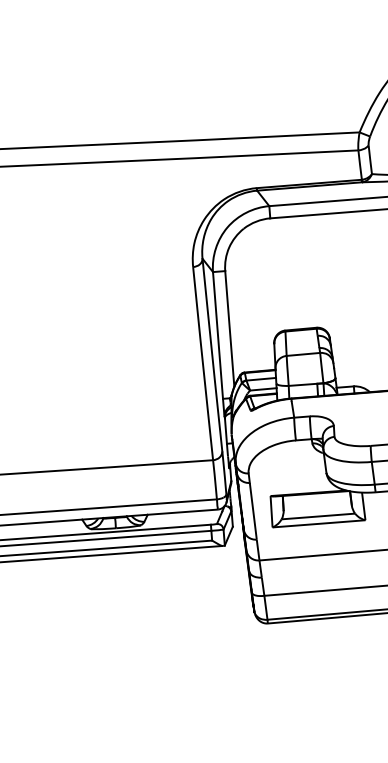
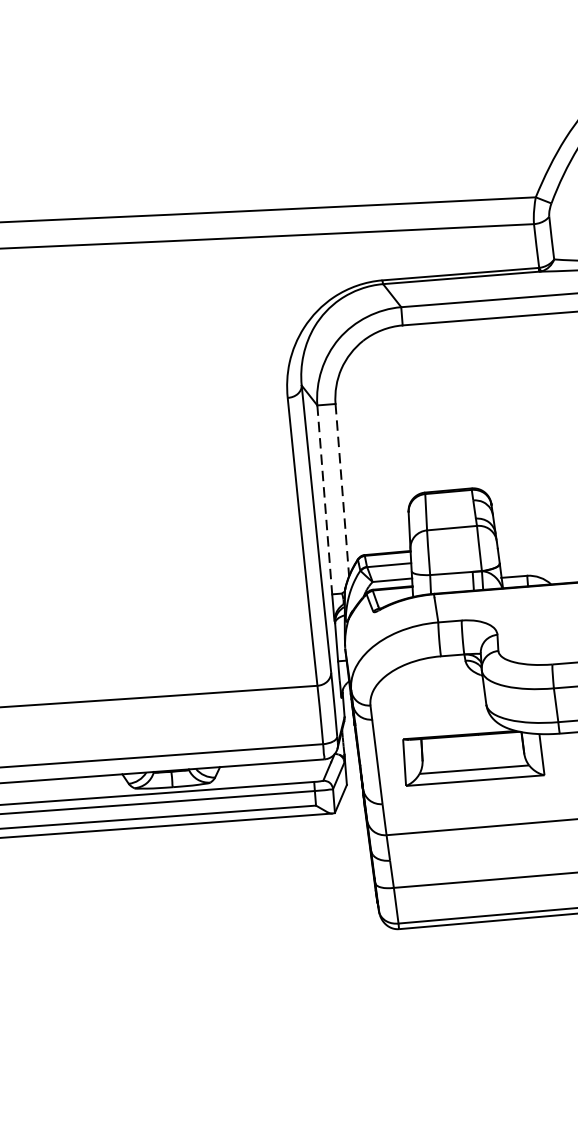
line: (229, 328) -> (341, 489), solid -> dashed
line: (218, 335) -> (325, 499), solid -> dashed

